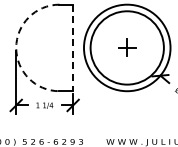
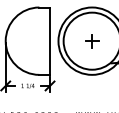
arc: (16, 47) -> (5, 40), dashed -> solid
line: (73, 48) -> (50, 41), dashed -> solid

